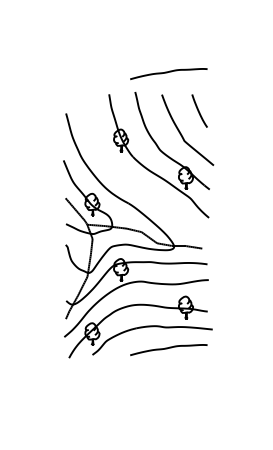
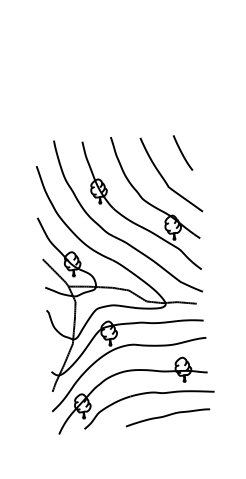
curve: (167, 73) -> (144, 114), removed
curve: (132, 181) -> (114, 235), added

